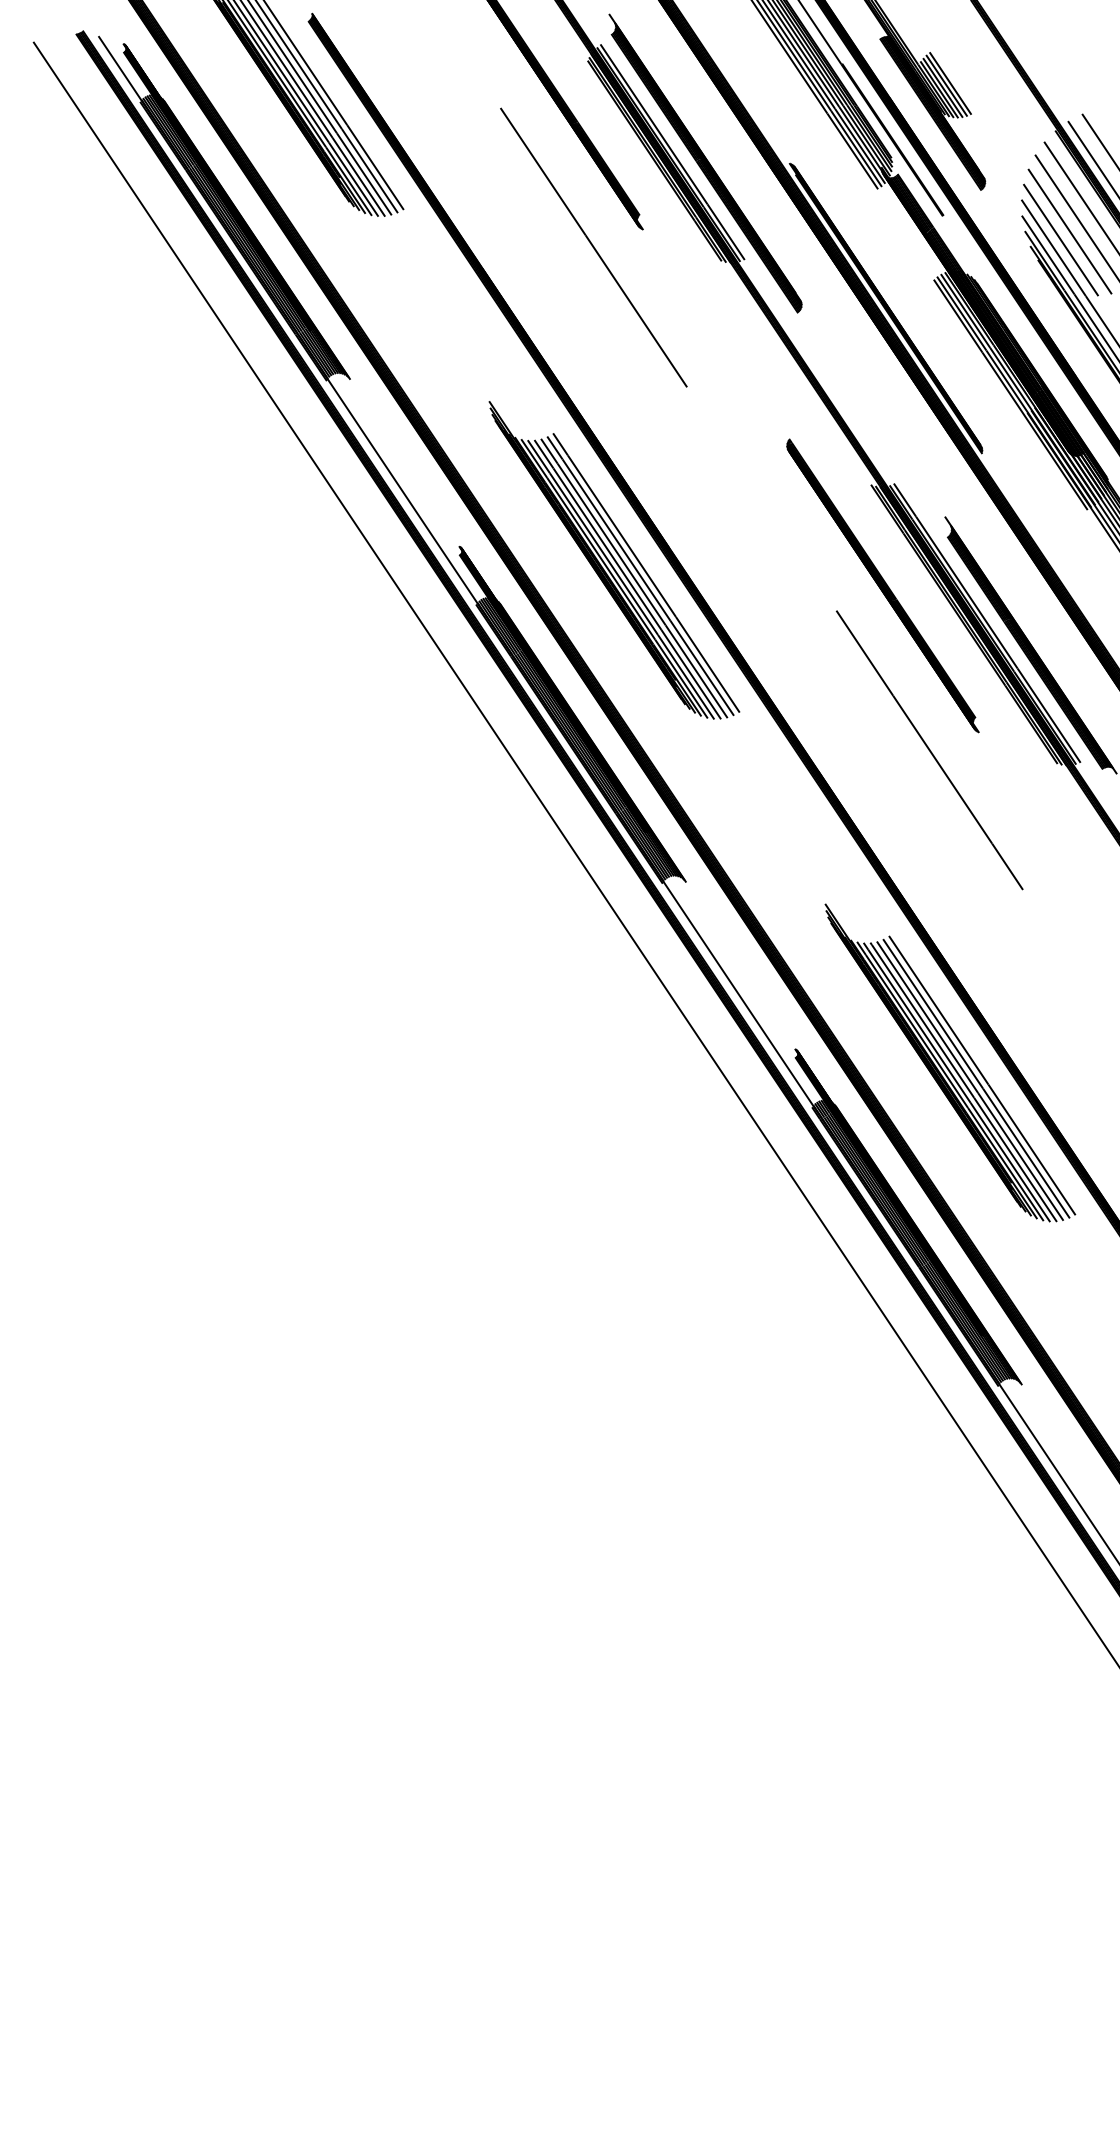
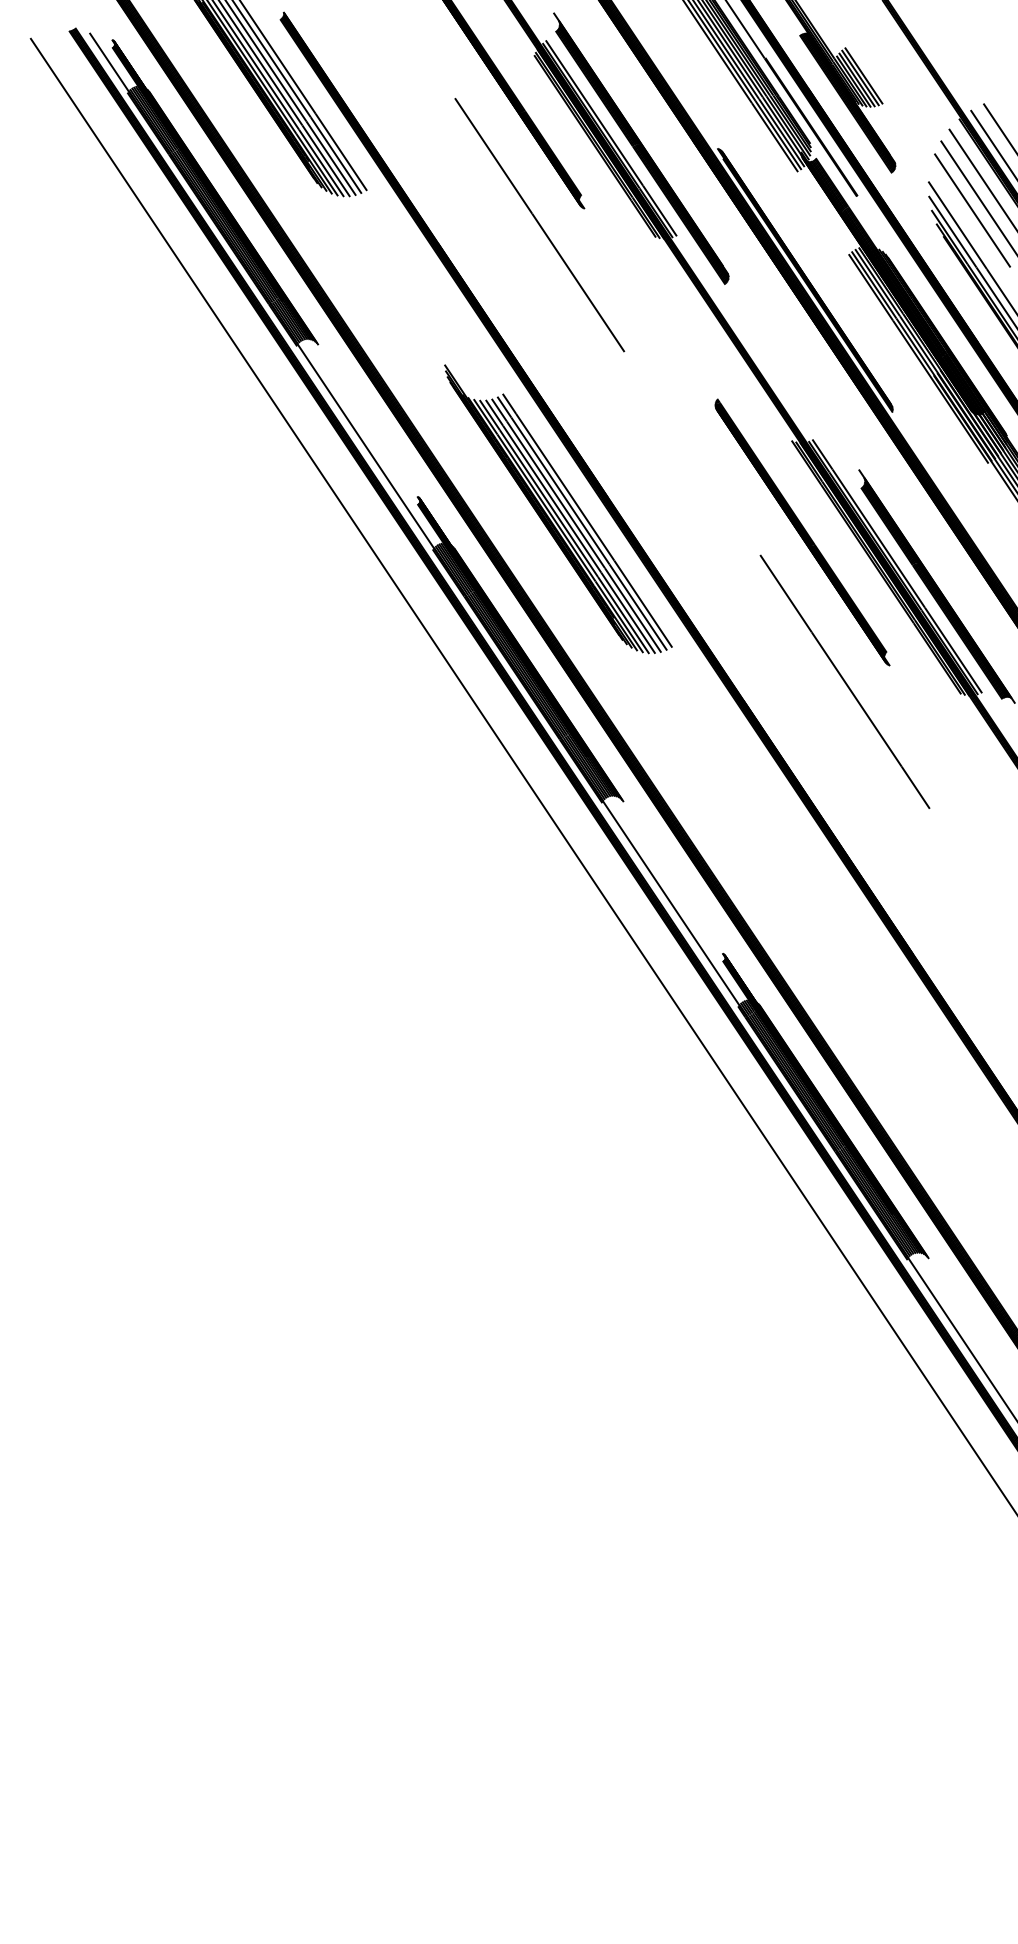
line: (1060, 240) -> (963, 218), removed
part: (950, 1062) -> (863, 965), removed

